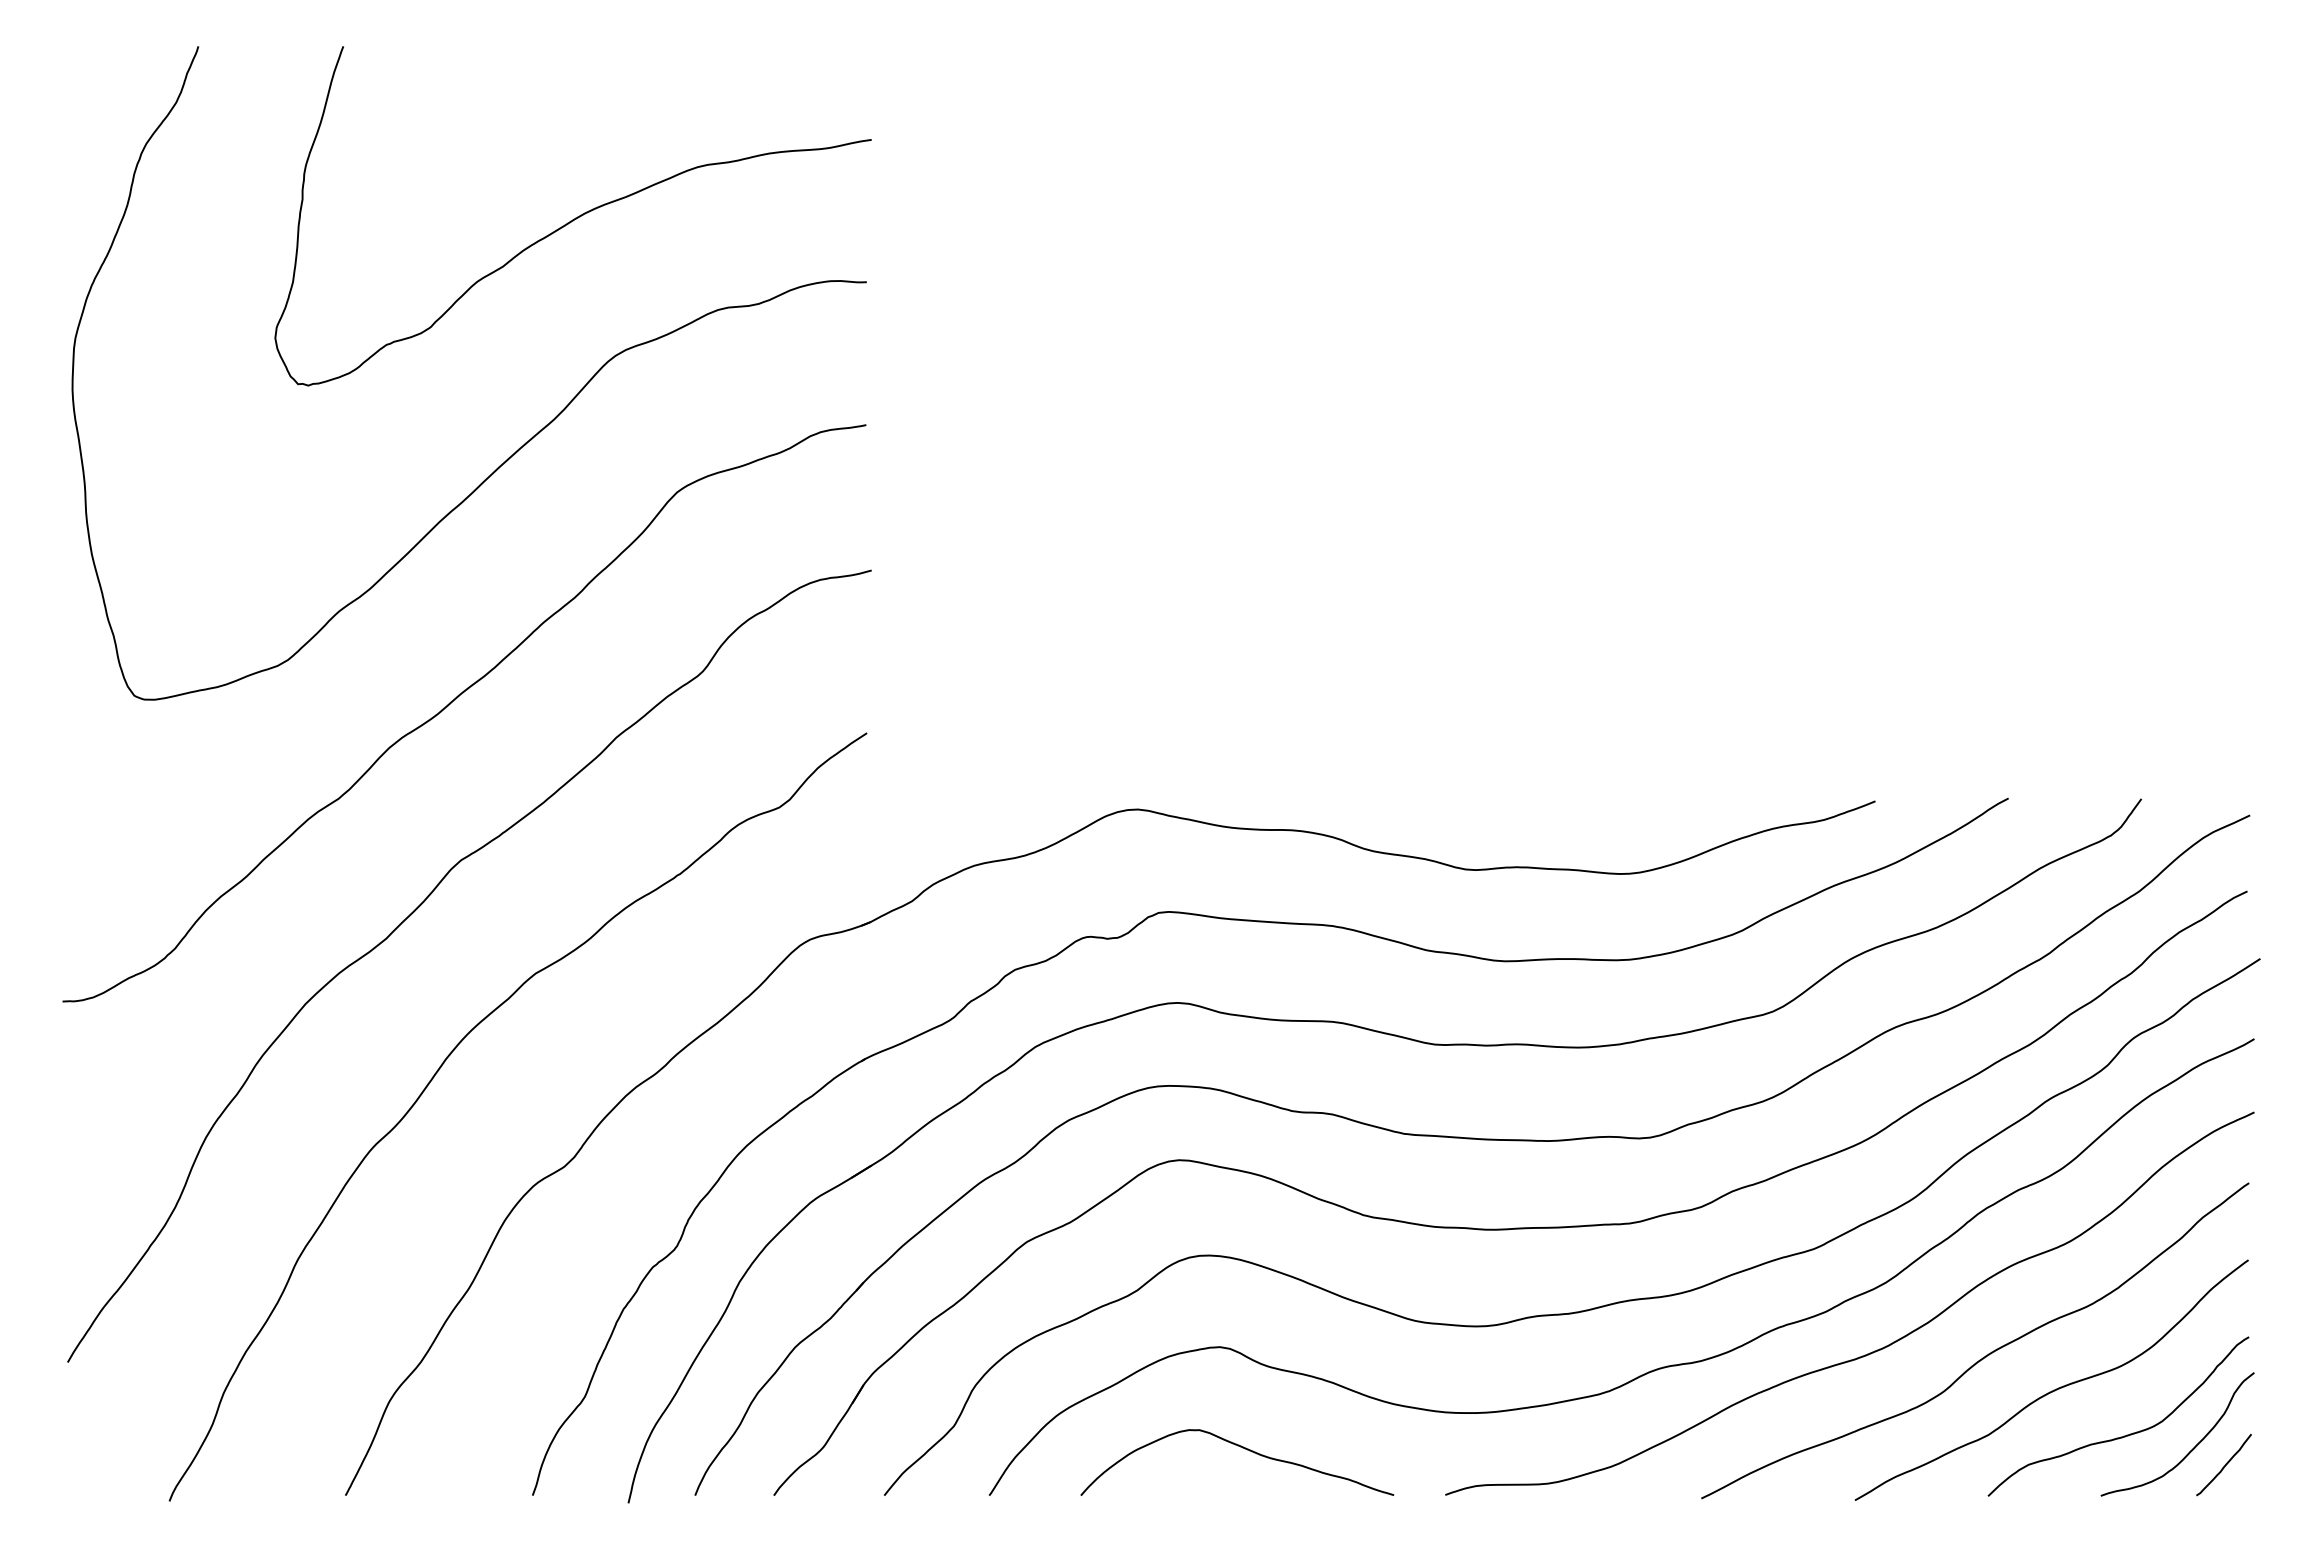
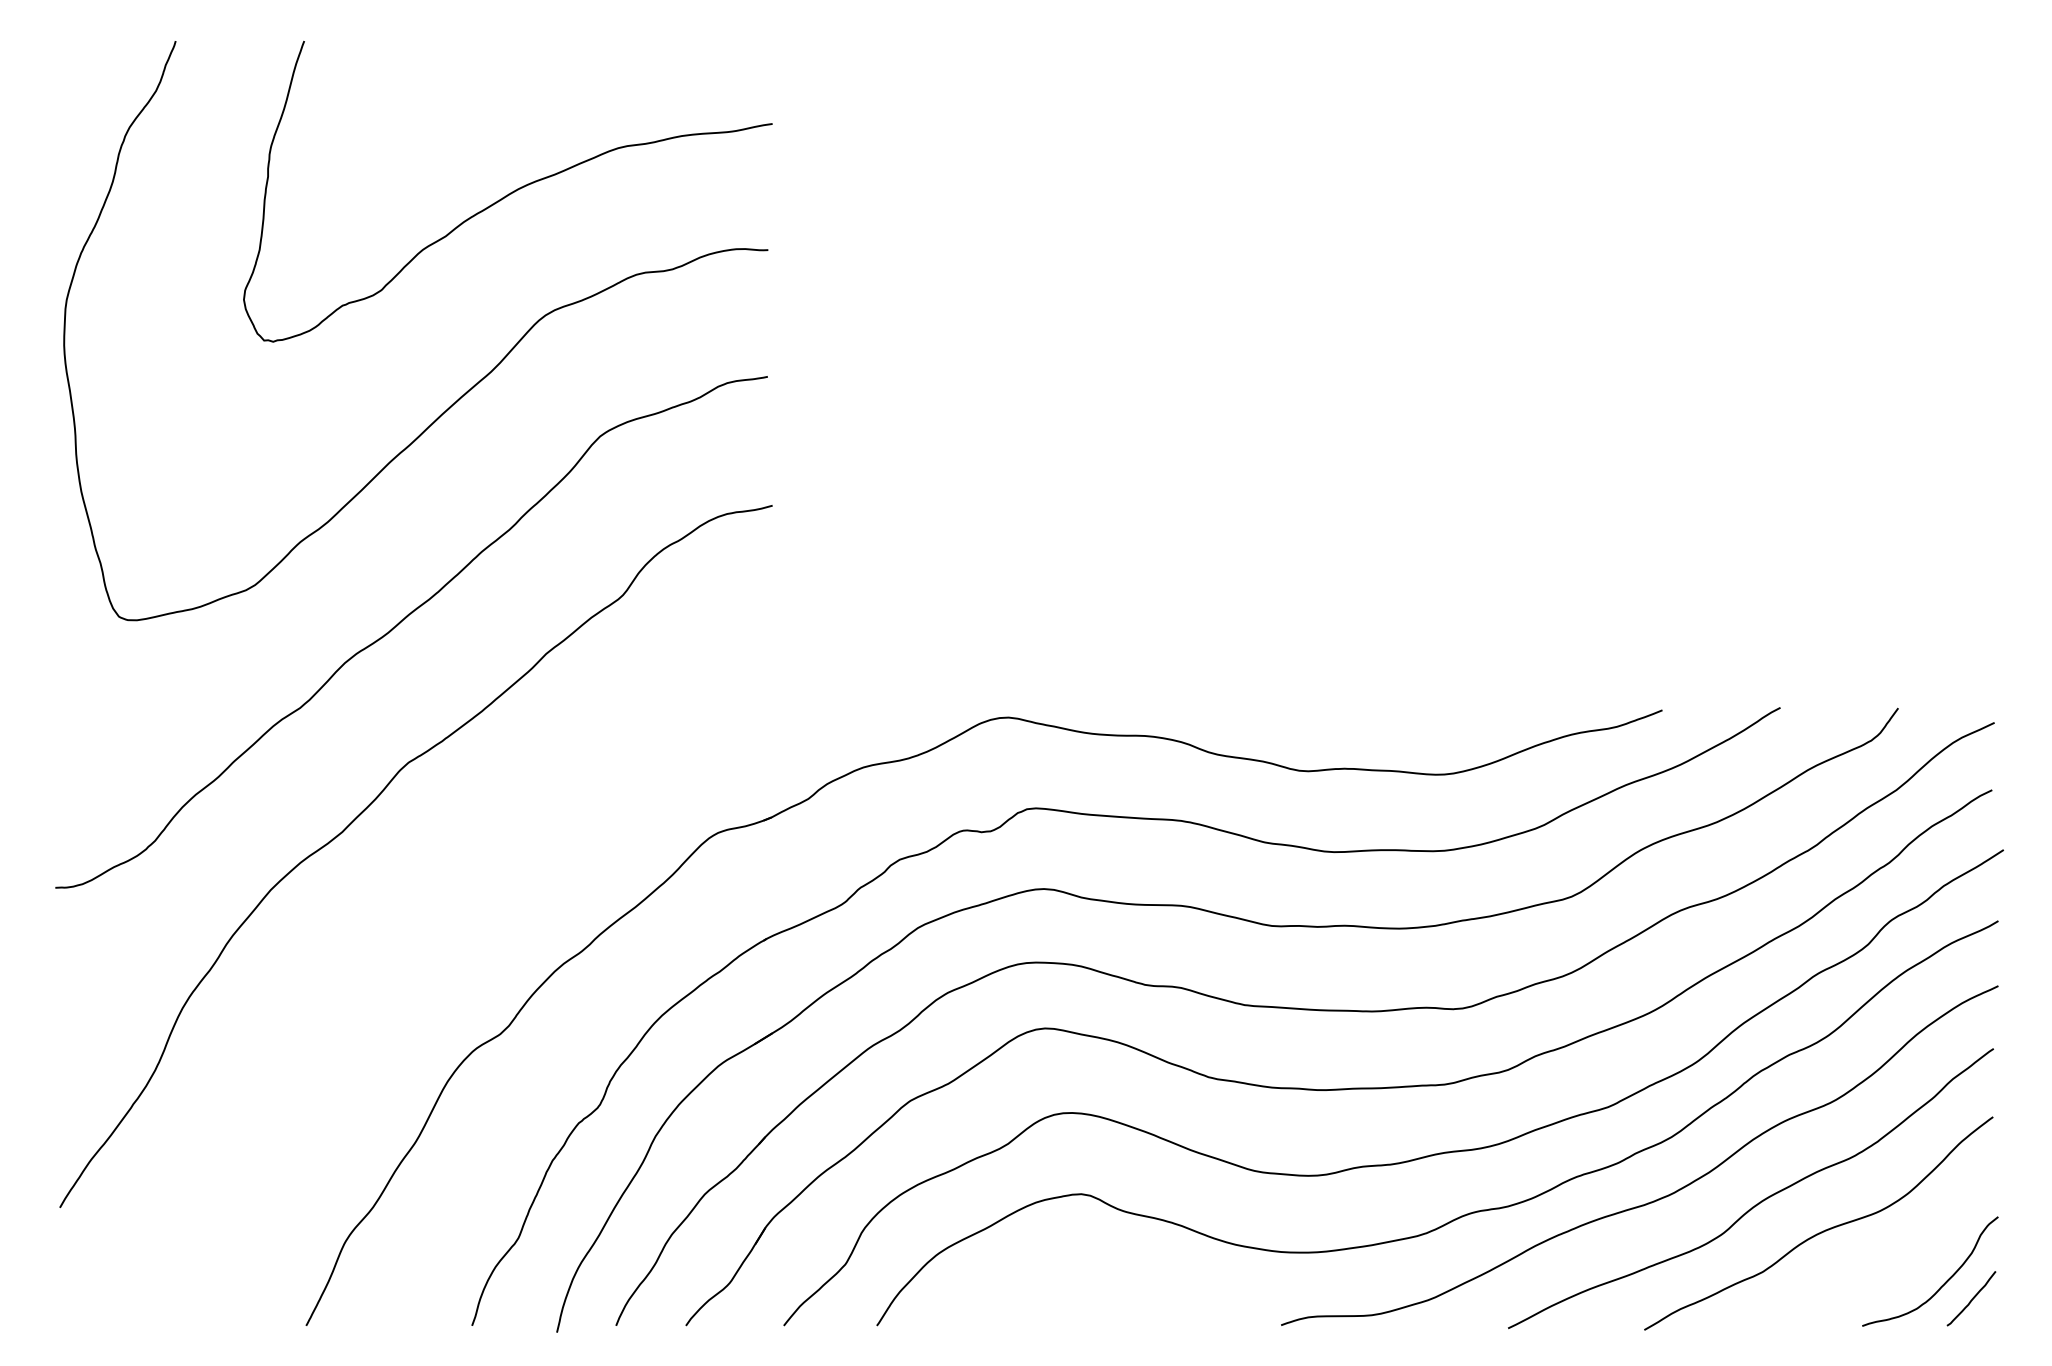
curve: (442, 1066) -> (392, 945), removed
curve: (2124, 1435) -> (1883, 1272), removed
curve: (1244, 1449) -> (1103, 1284), removed

